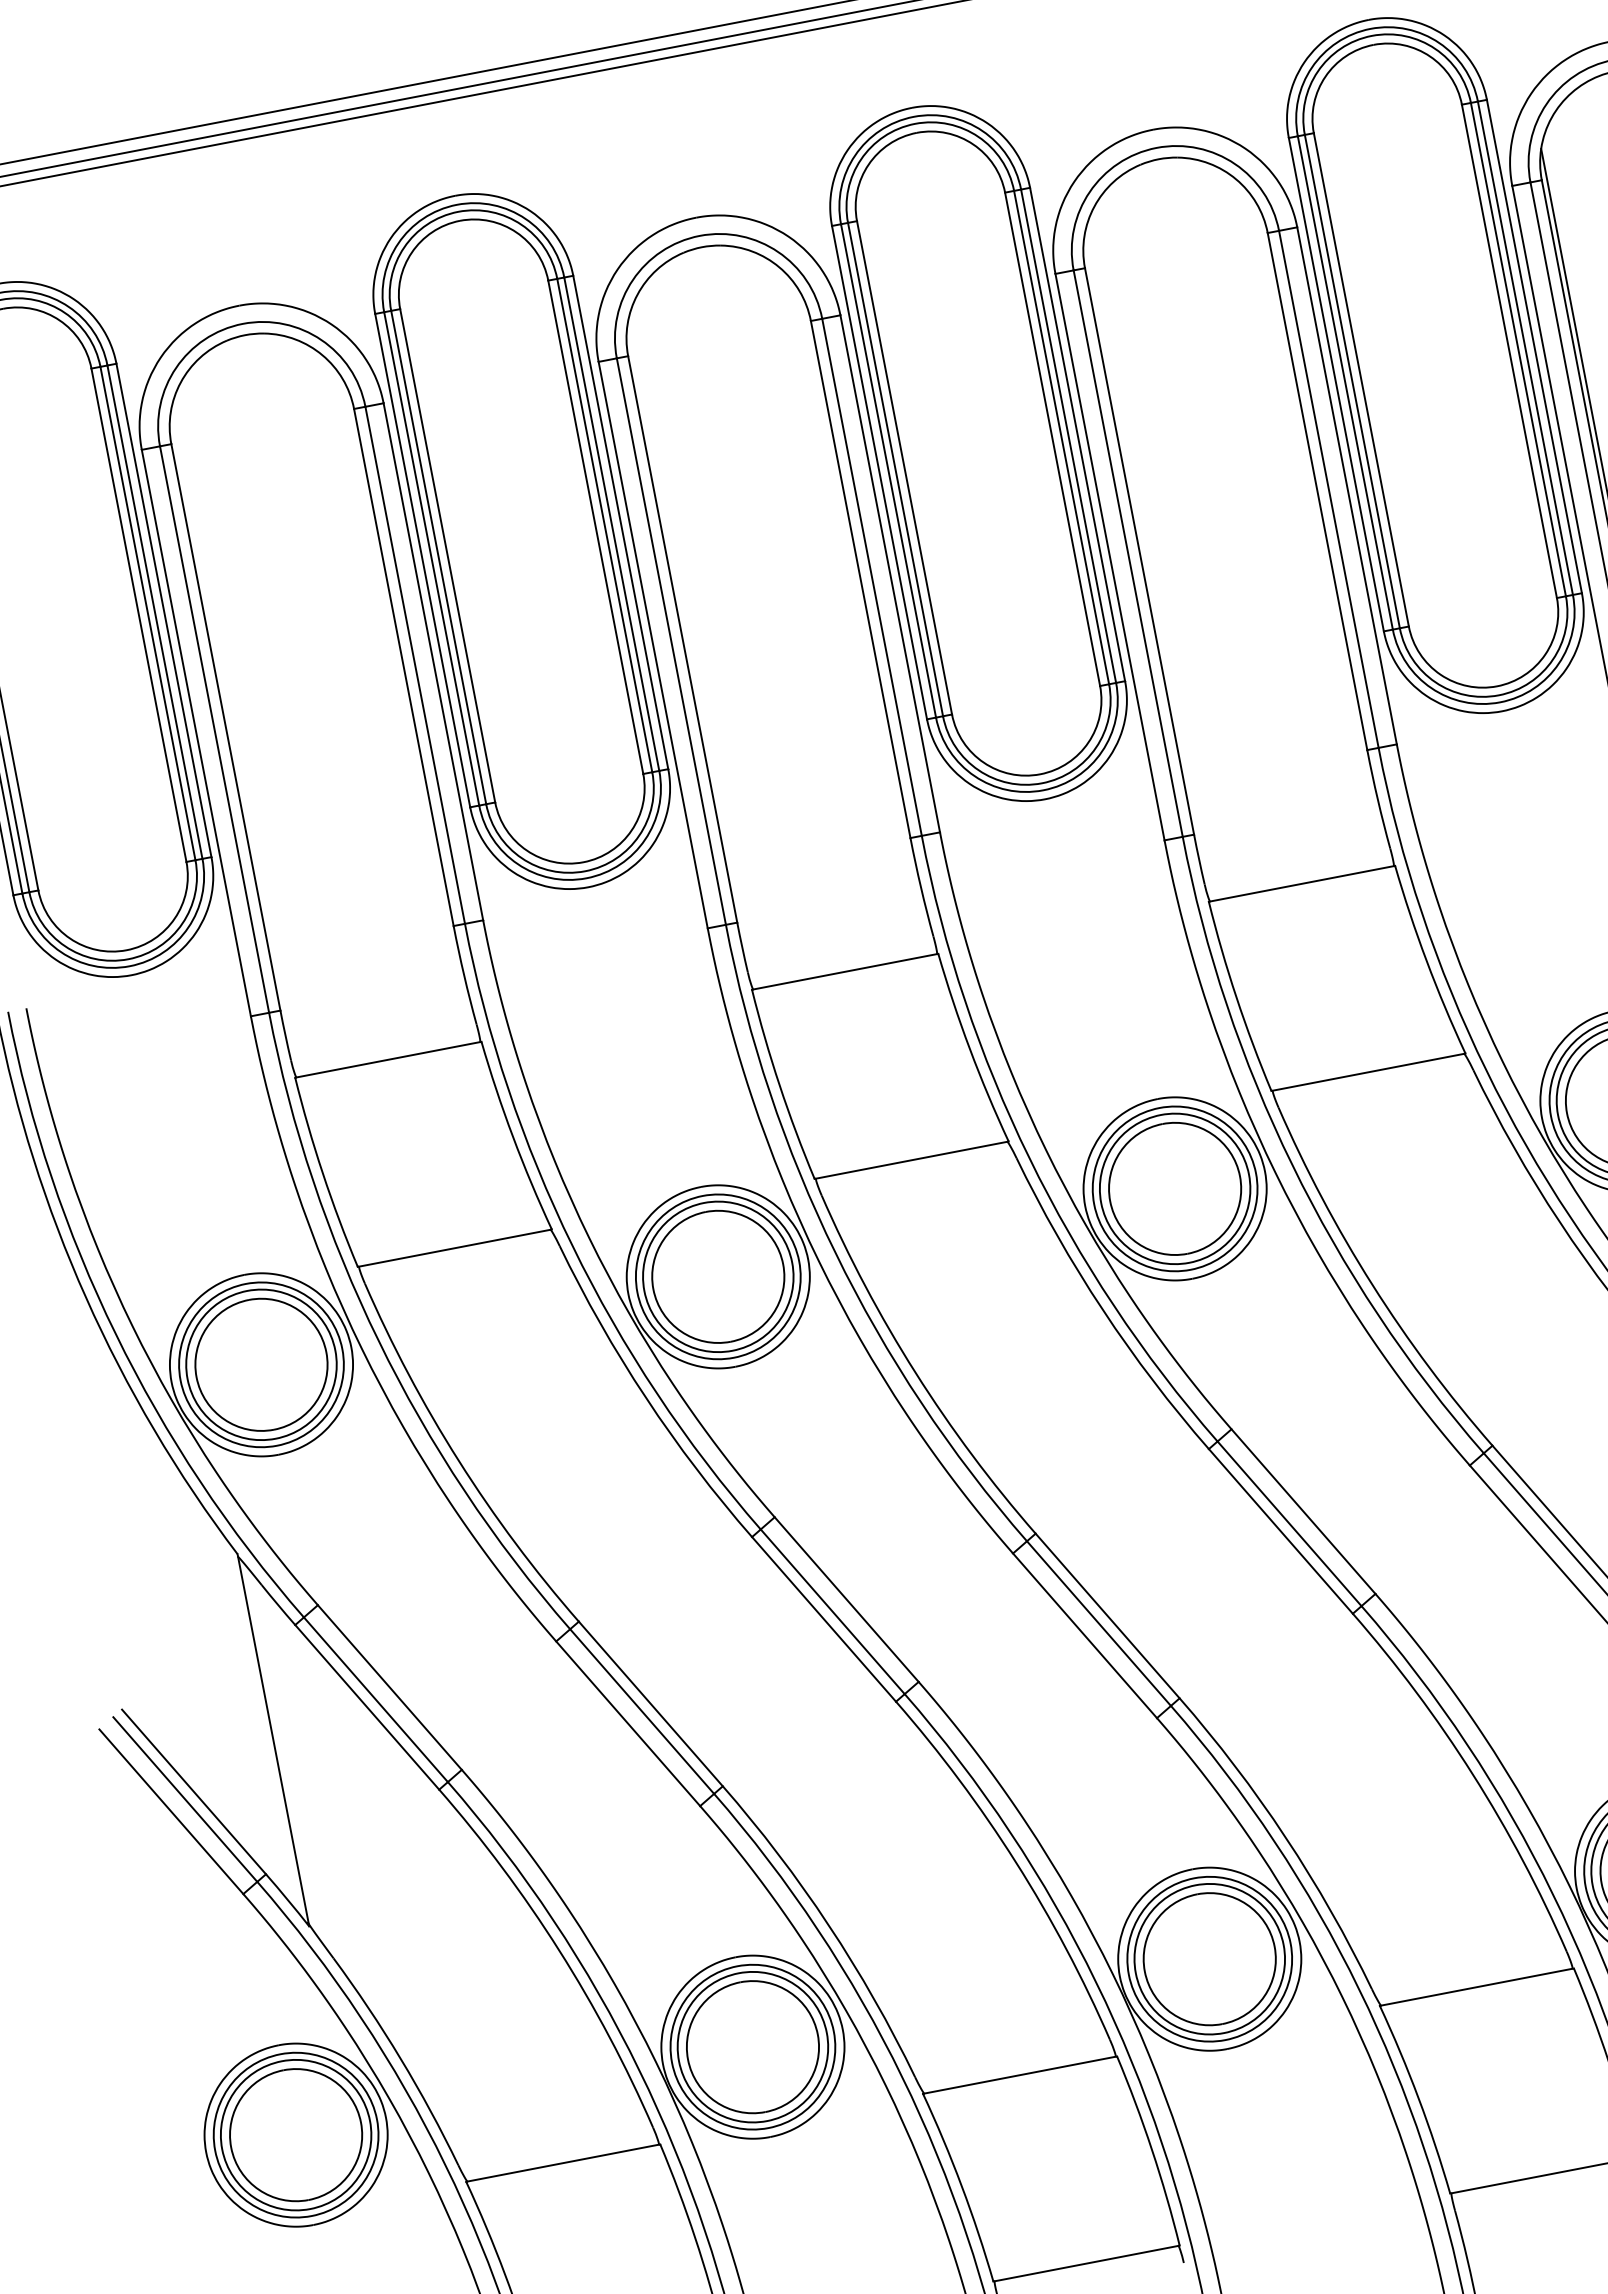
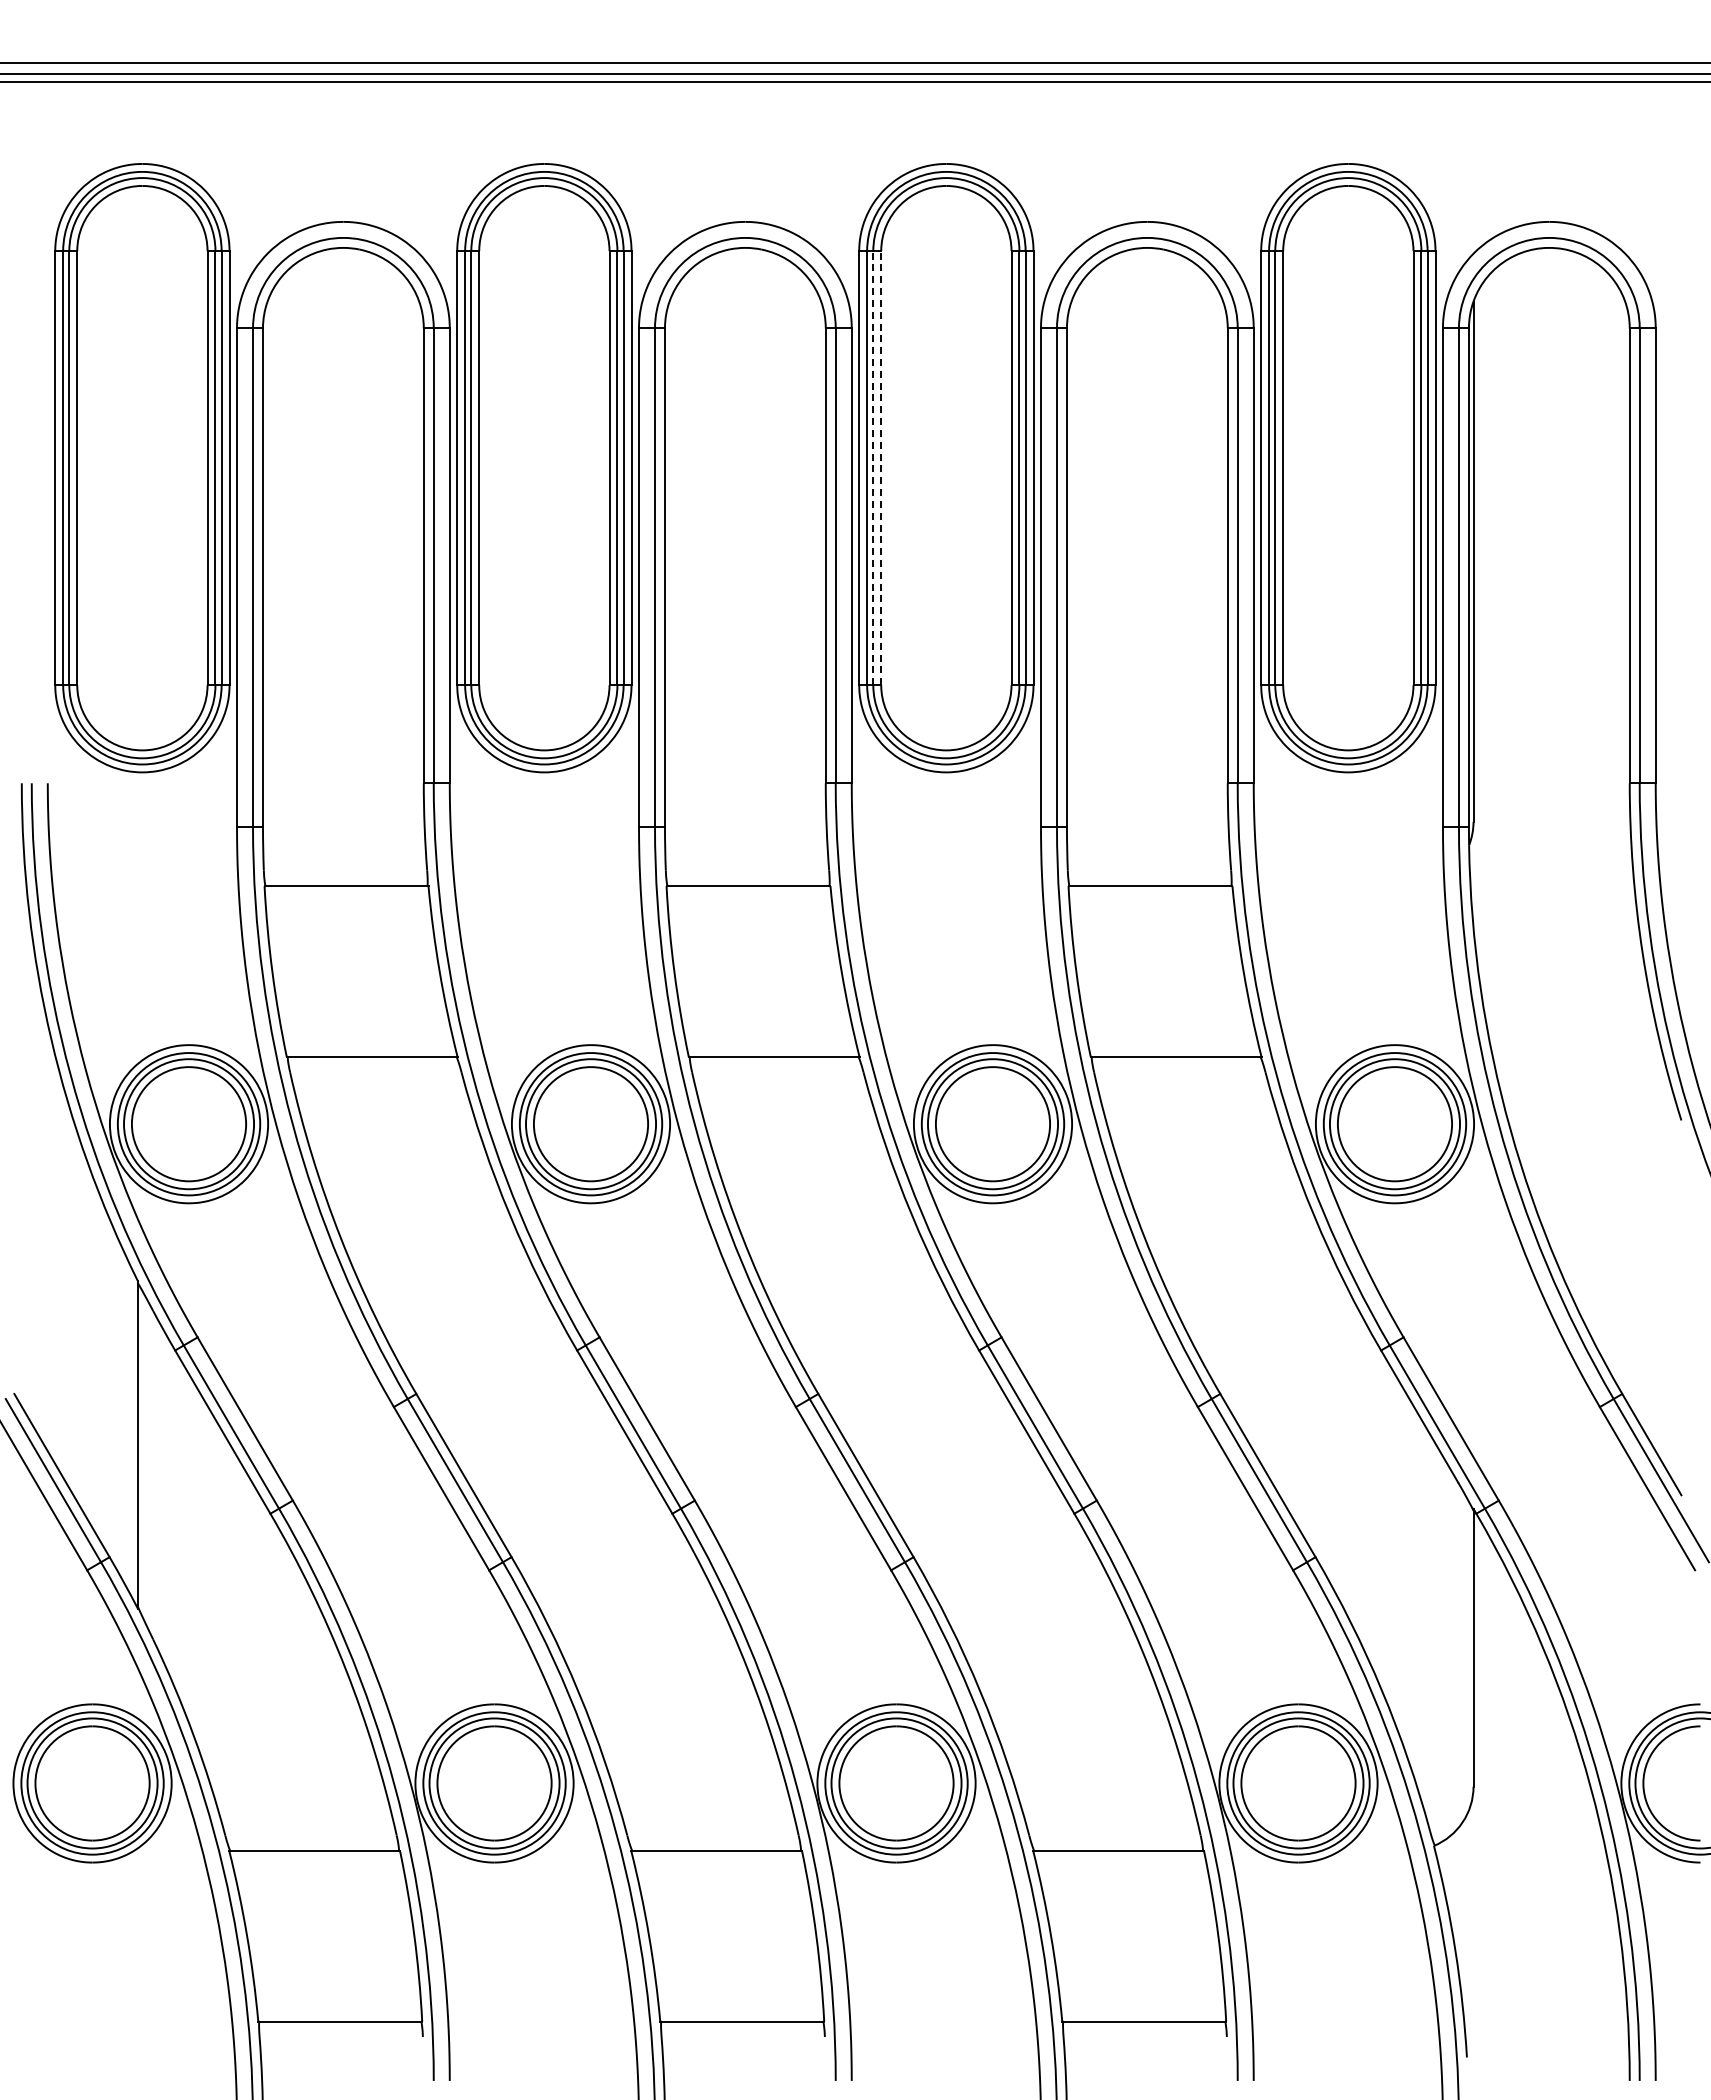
line: (904, 467) -> (881, 467), solid -> dashed
line: (895, 468) -> (873, 467), solid -> dashed

